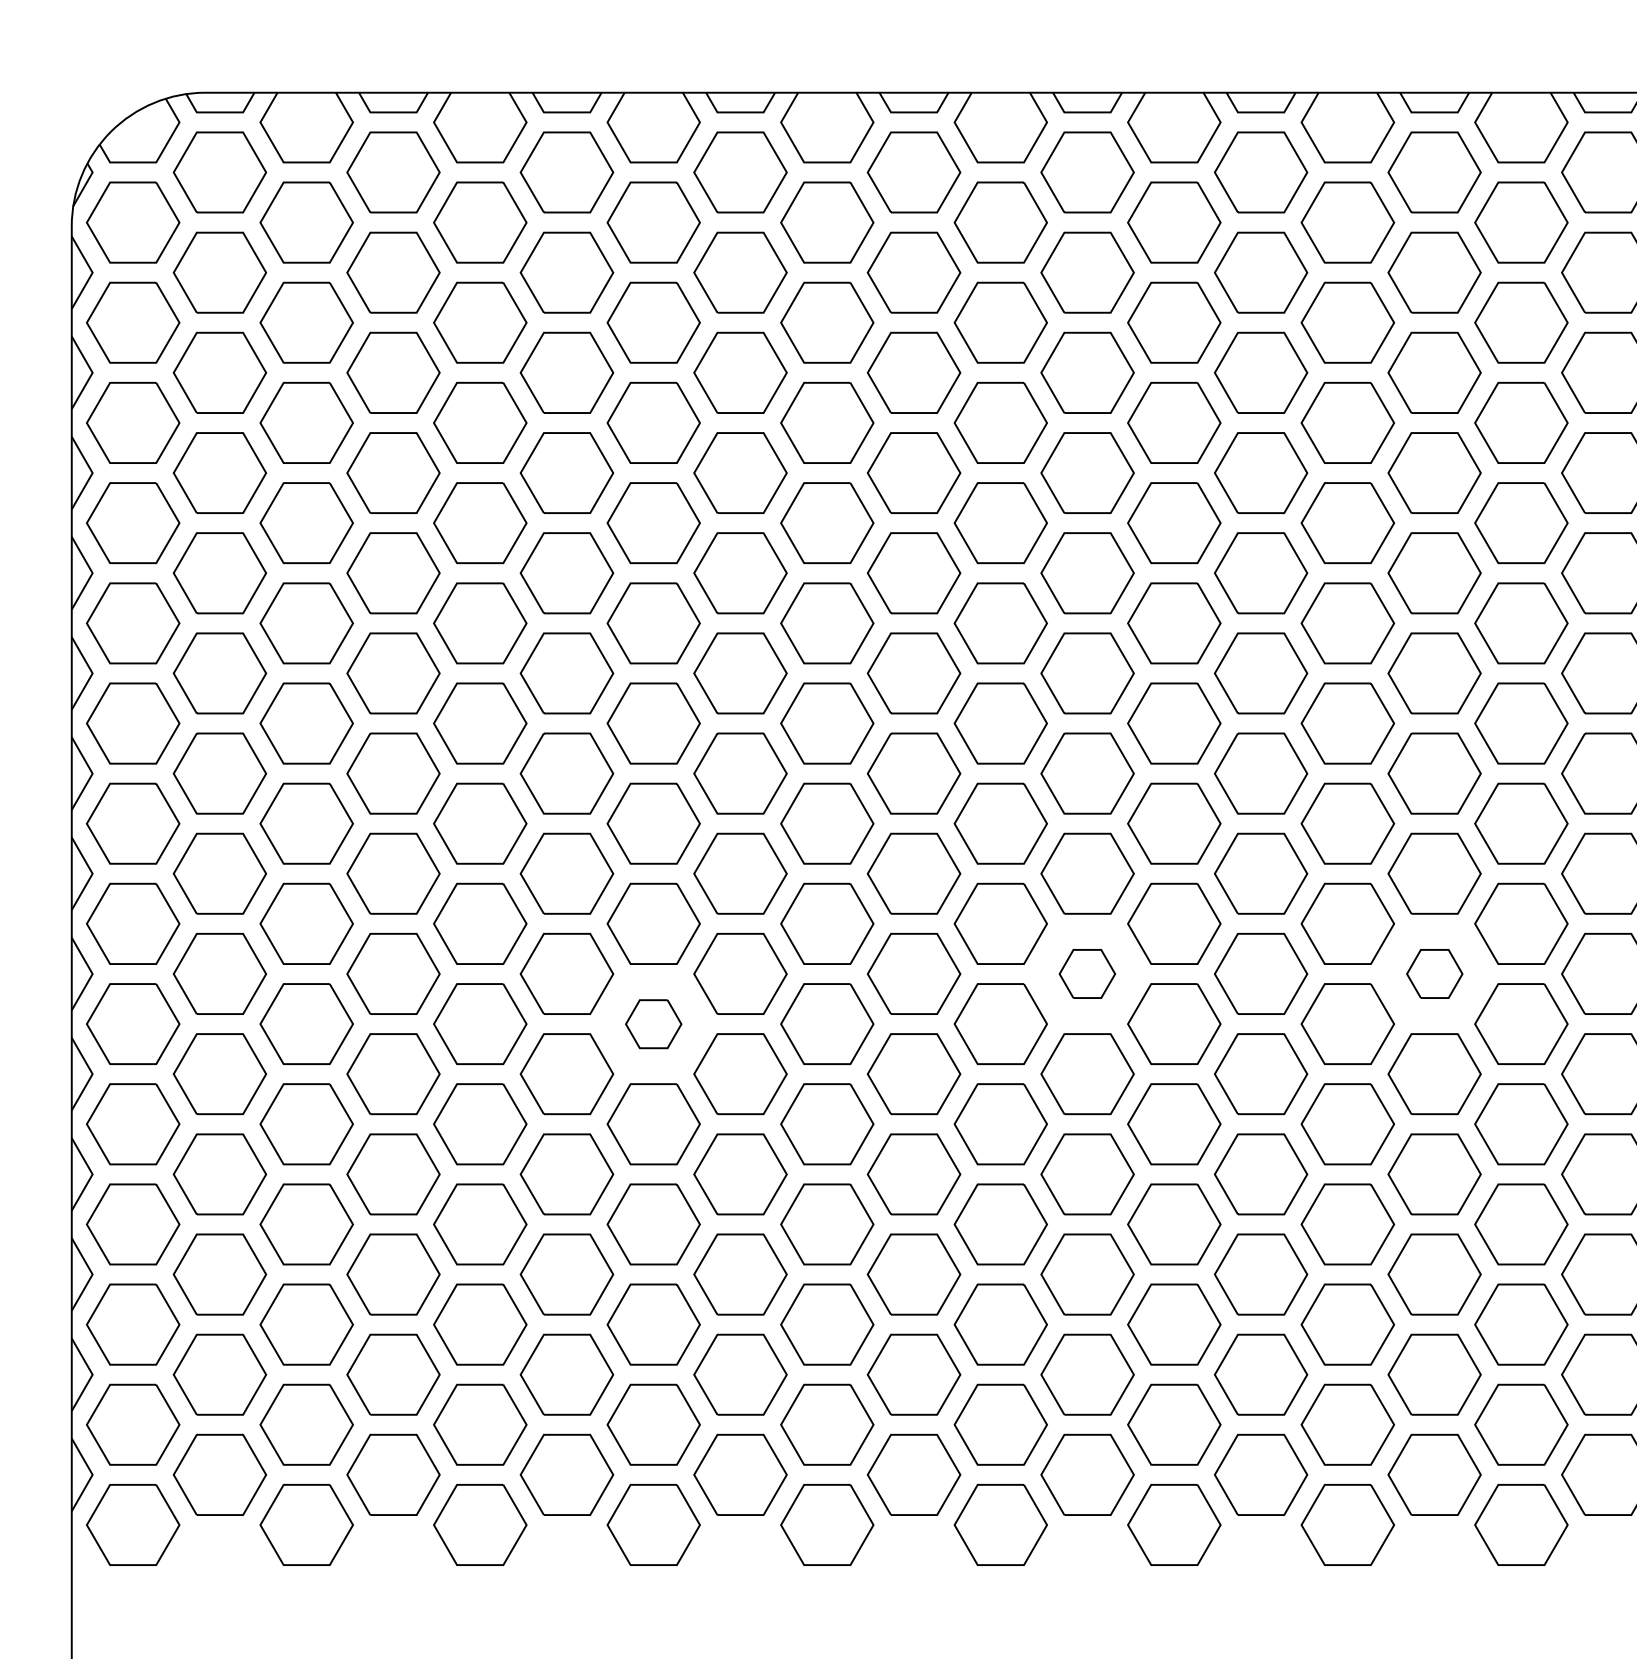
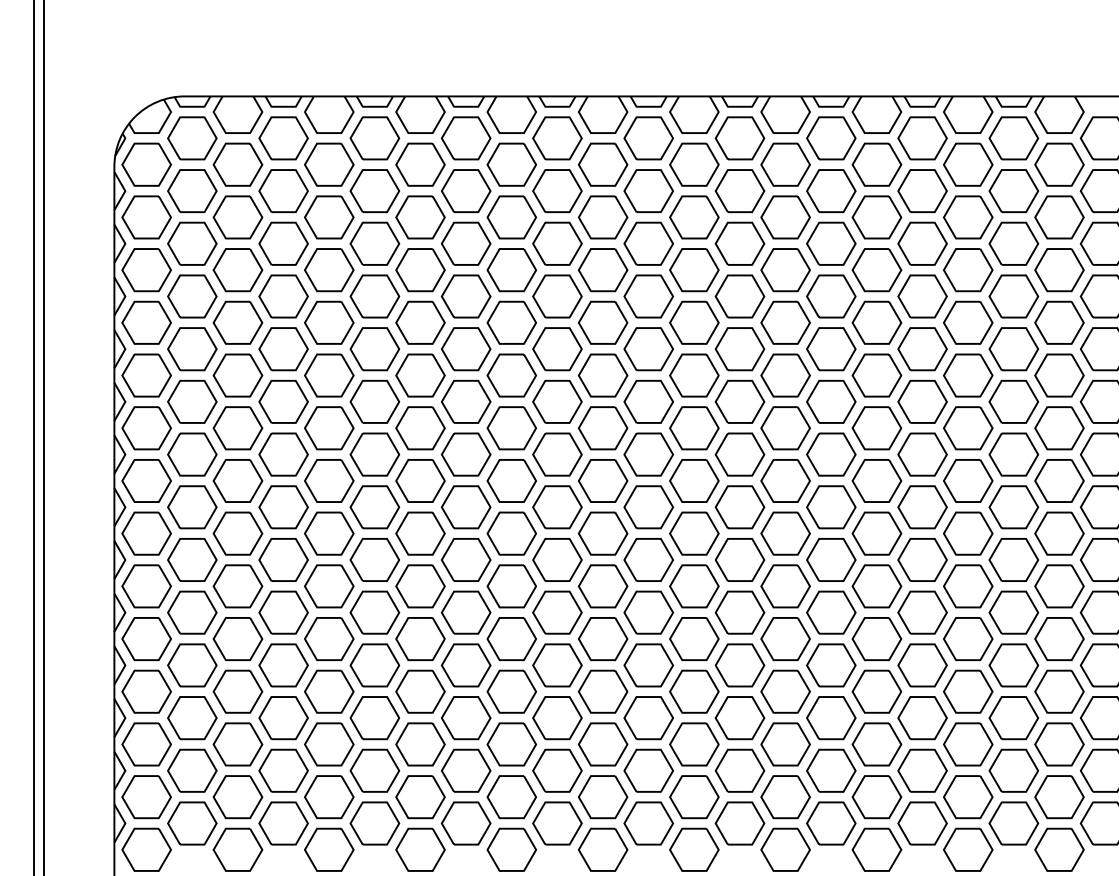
part: (1087, 973) -> (648, 559), size x1.67
part: (1434, 973) -> (831, 559), size x1.67
part: (653, 1024) -> (420, 586), size x1.67

